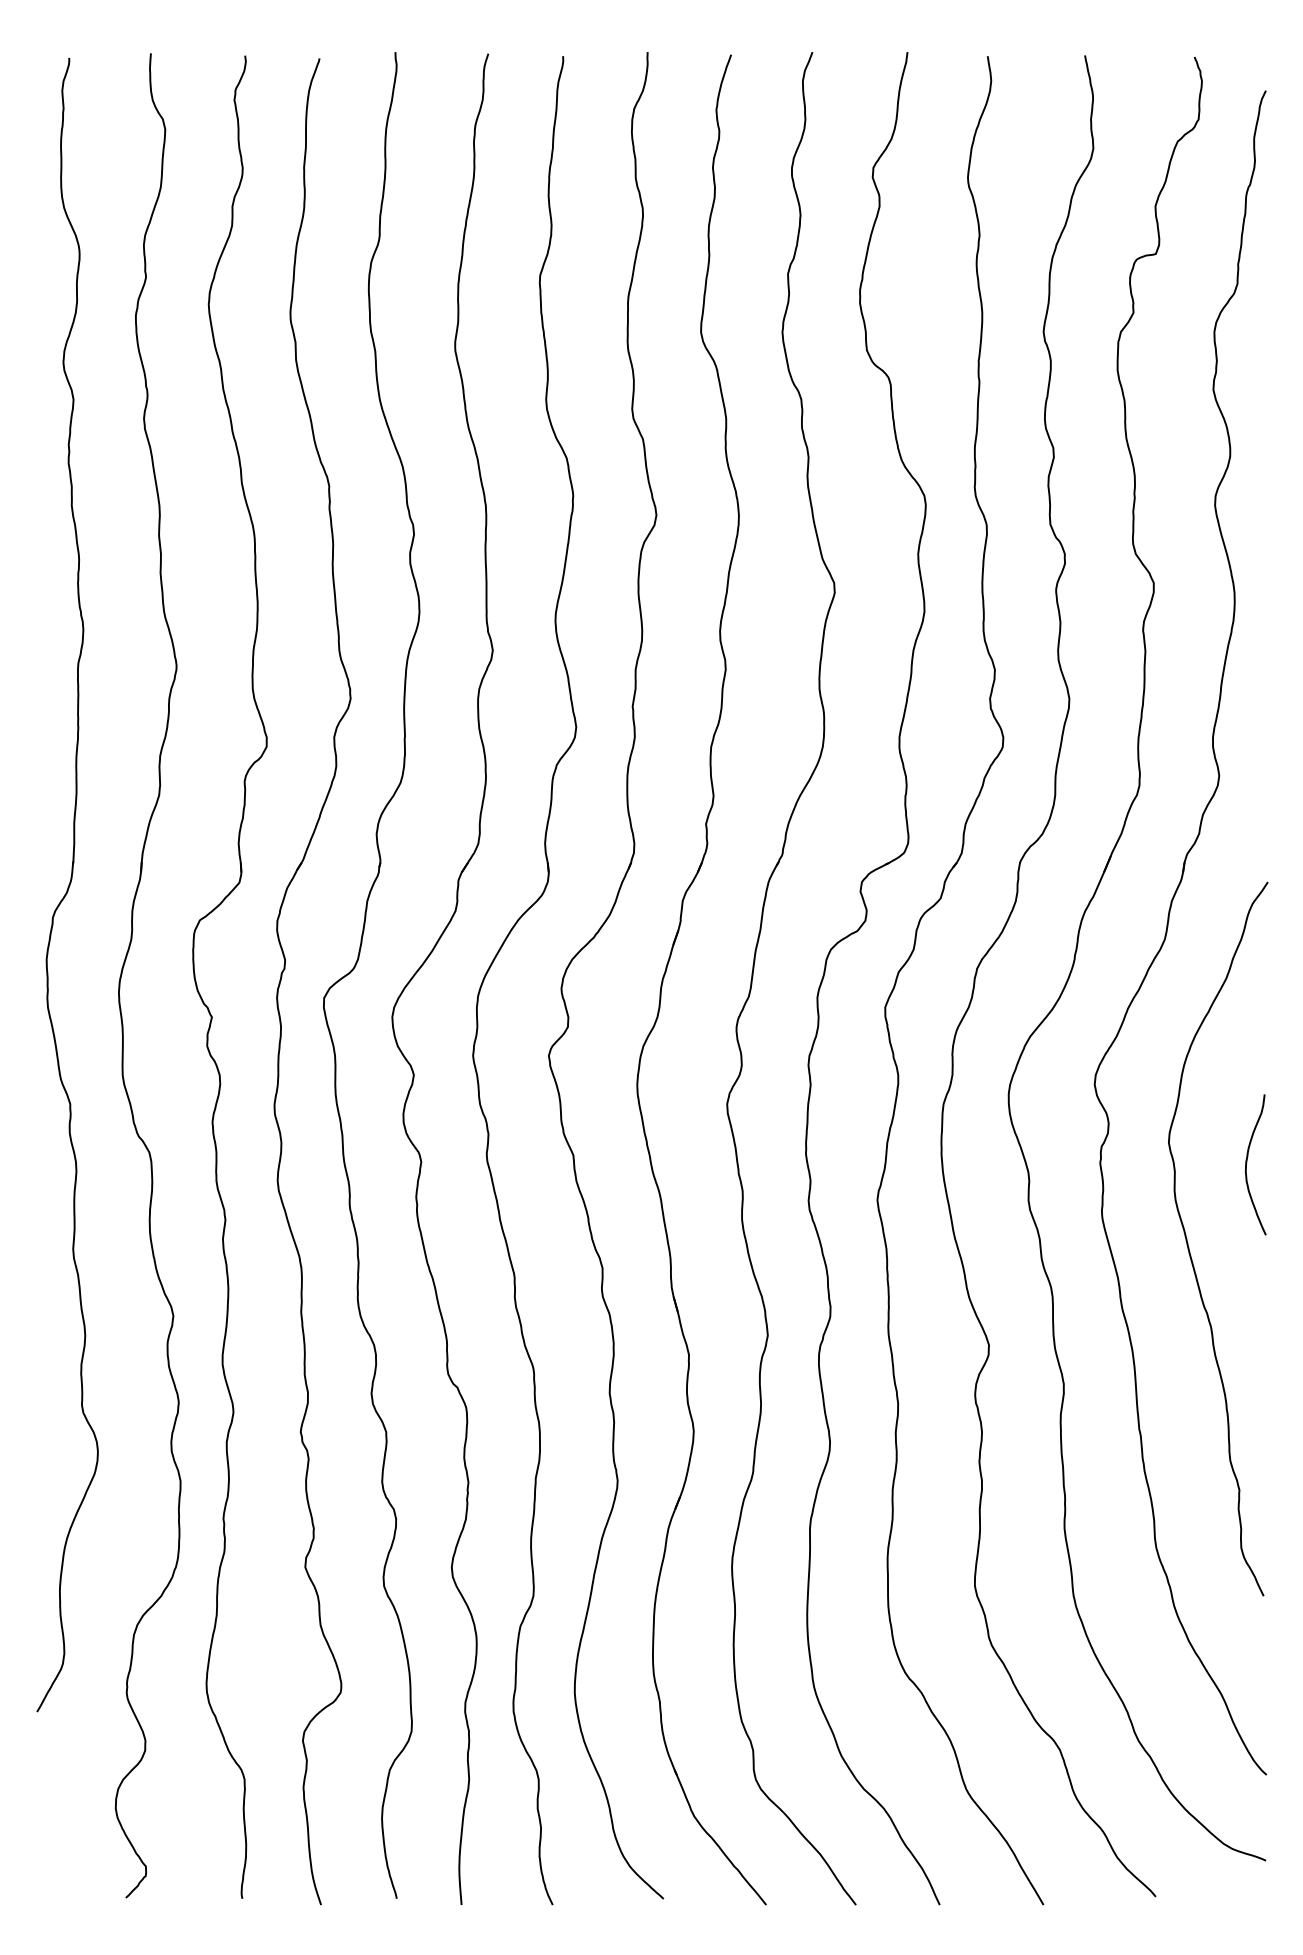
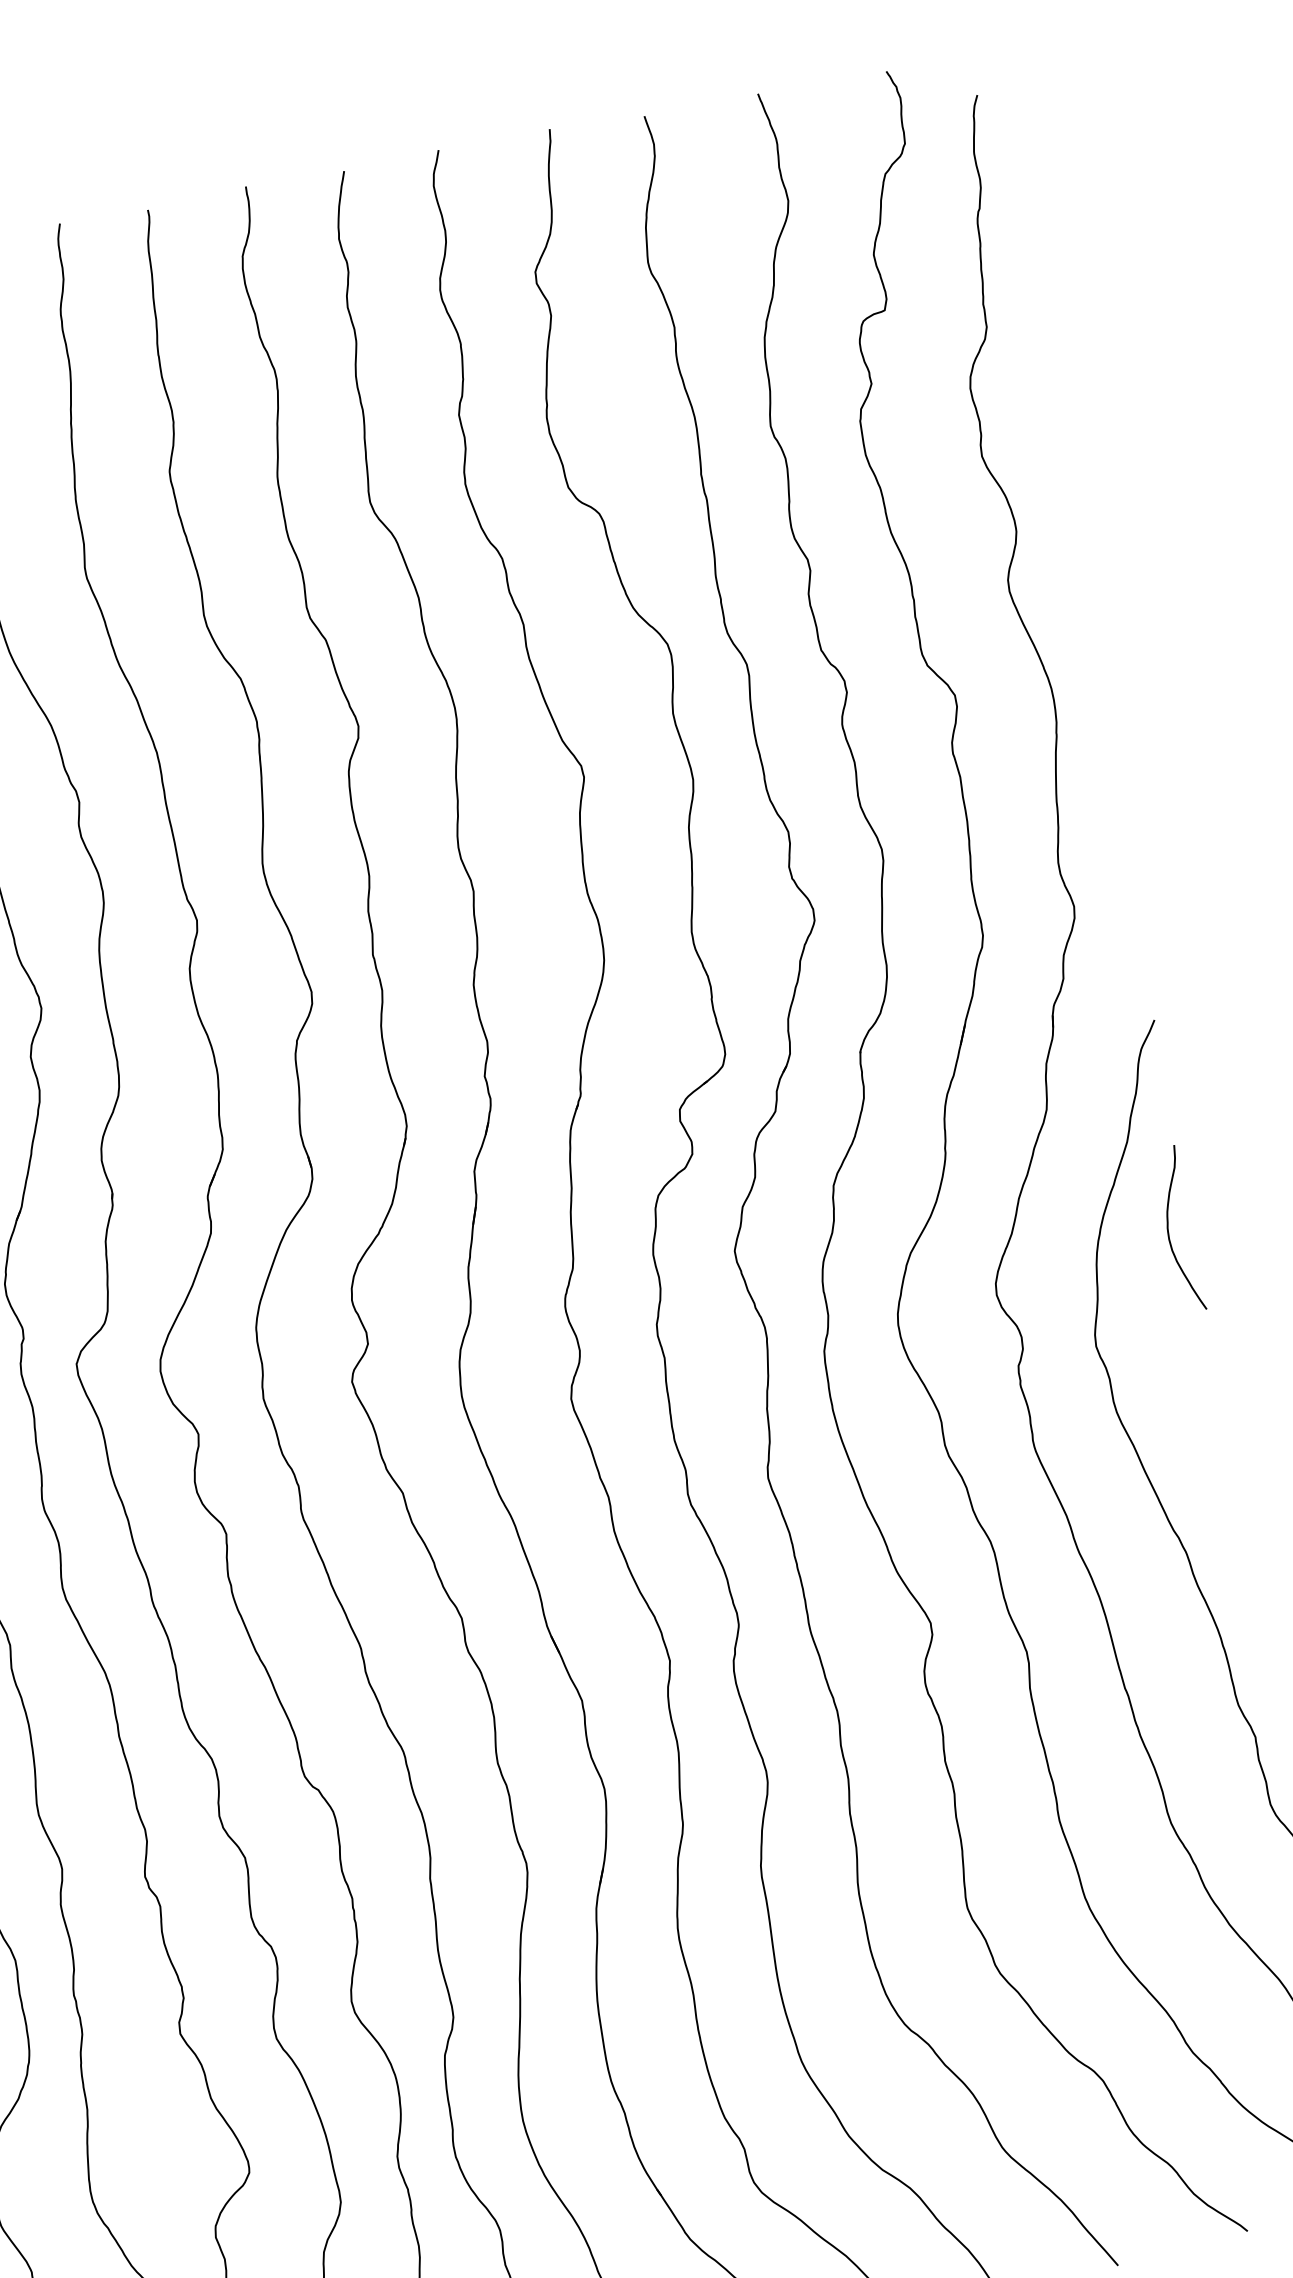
curve: (1247, 1163) -> (1169, 1229), moved

